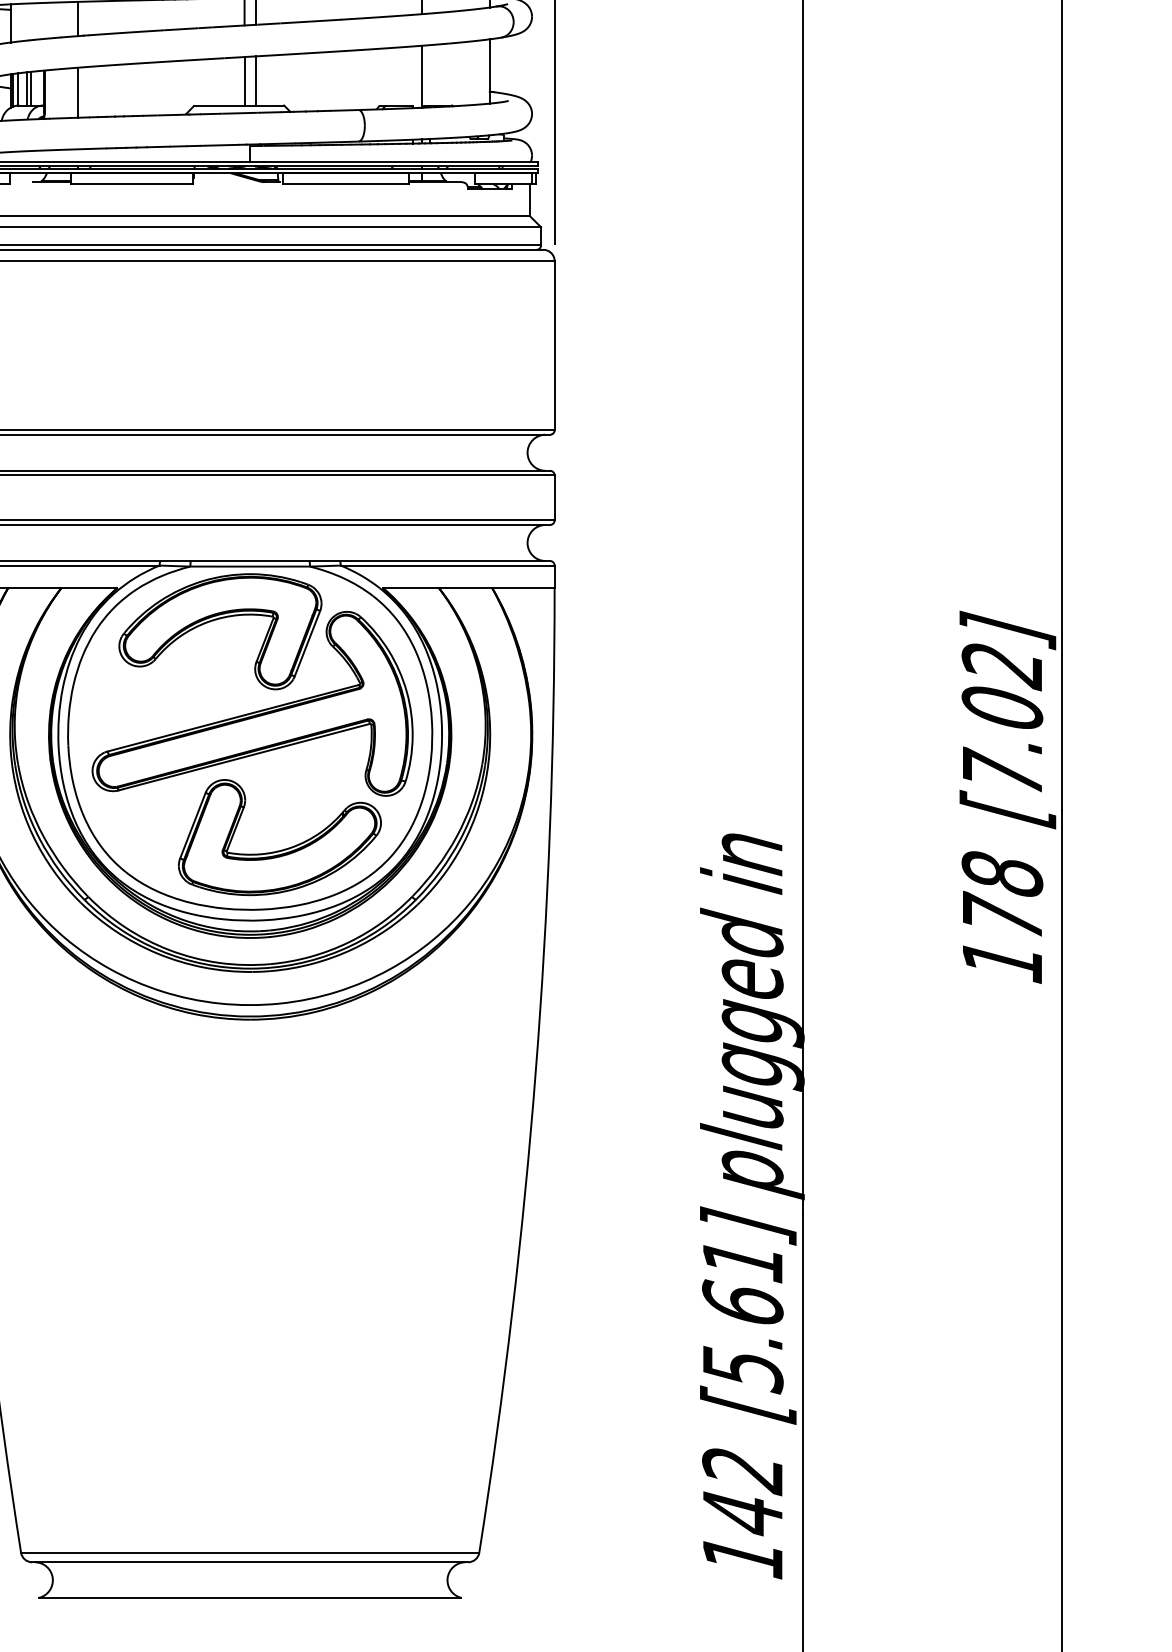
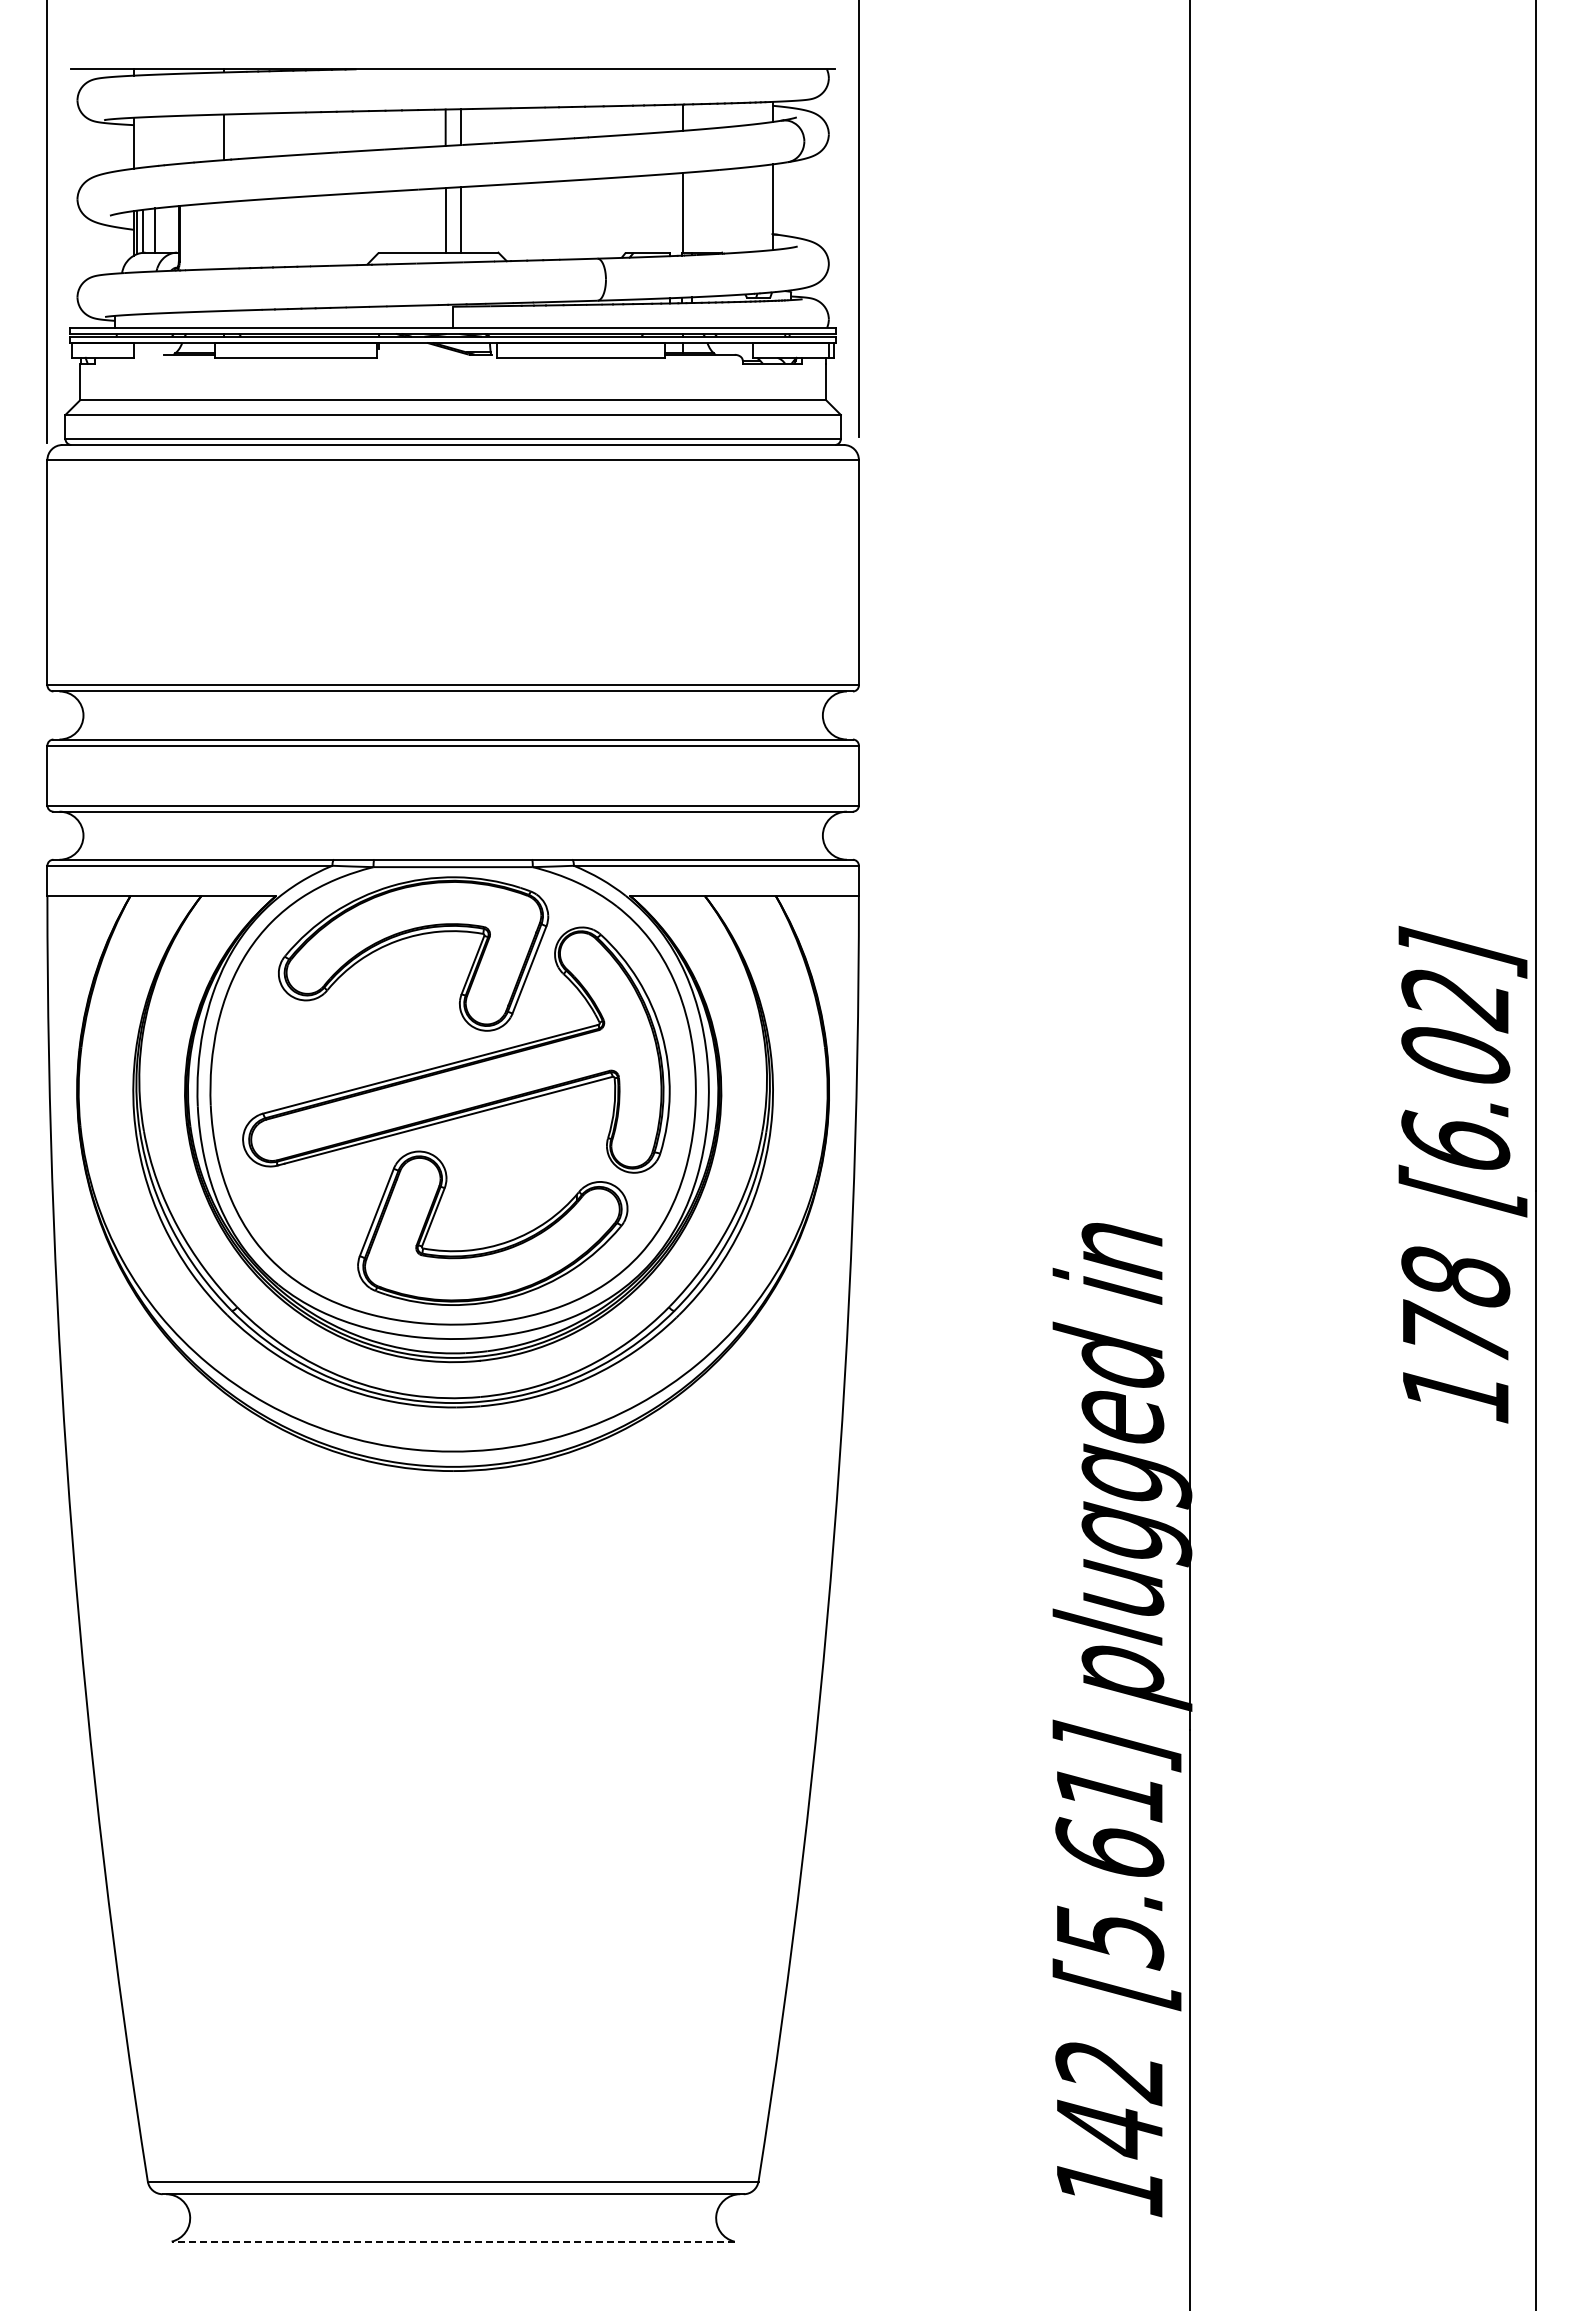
line: (31, 88) -> (161, 229), removed
line: (77, 92) -> (223, 235), removed
text: (1002, 769) -> (1455, 1137), [7.02] -> [6.02]
line: (249, 1597) -> (452, 2241), solid -> dashed

